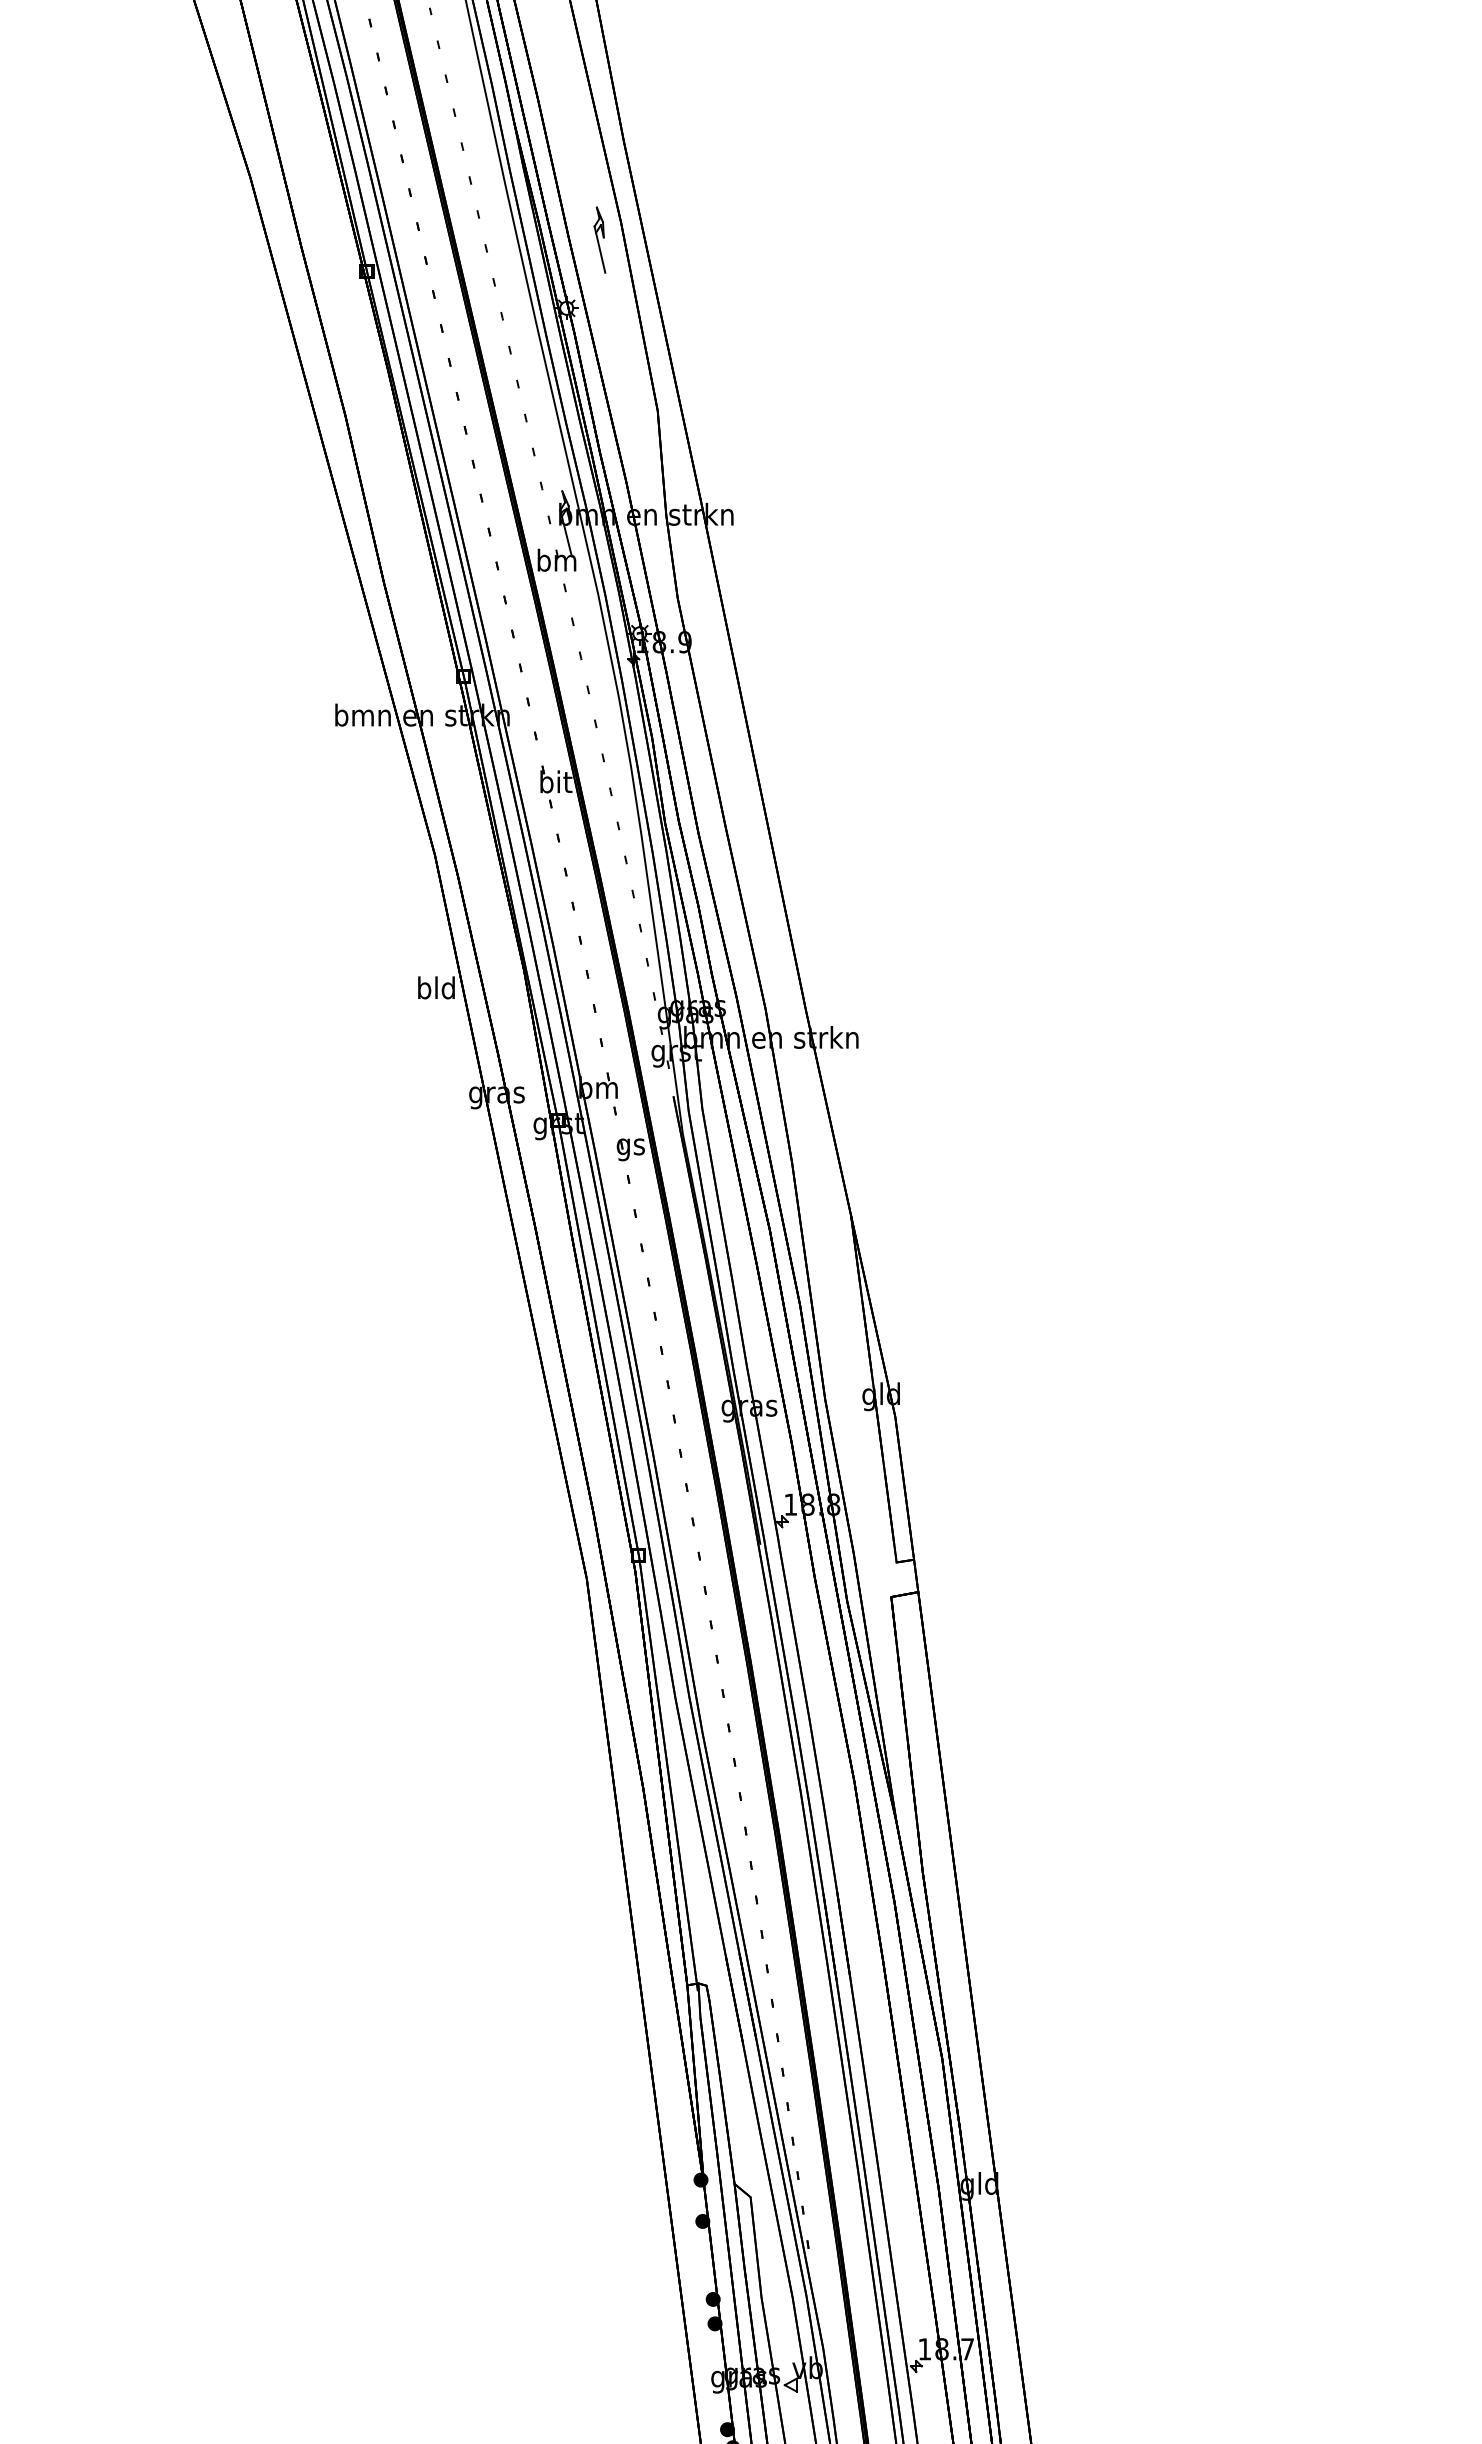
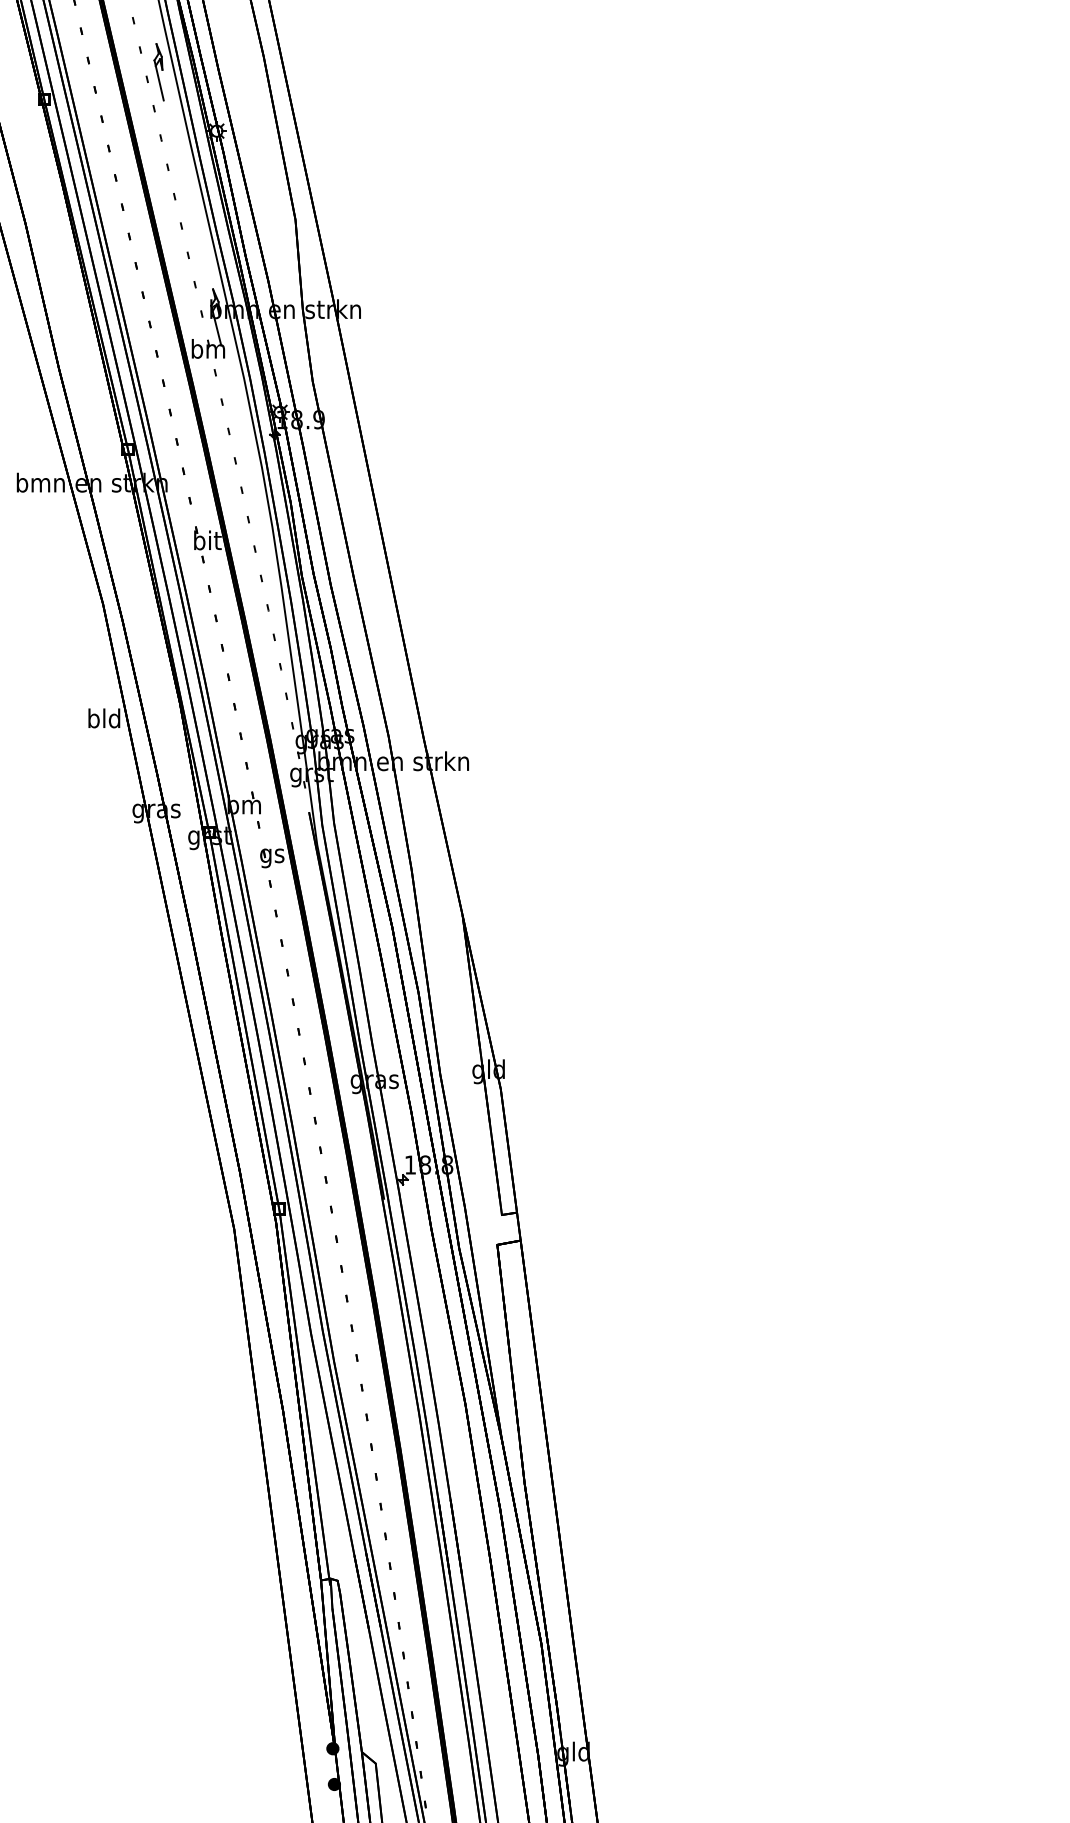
part: (599, 239) -> (158, 71), moved

